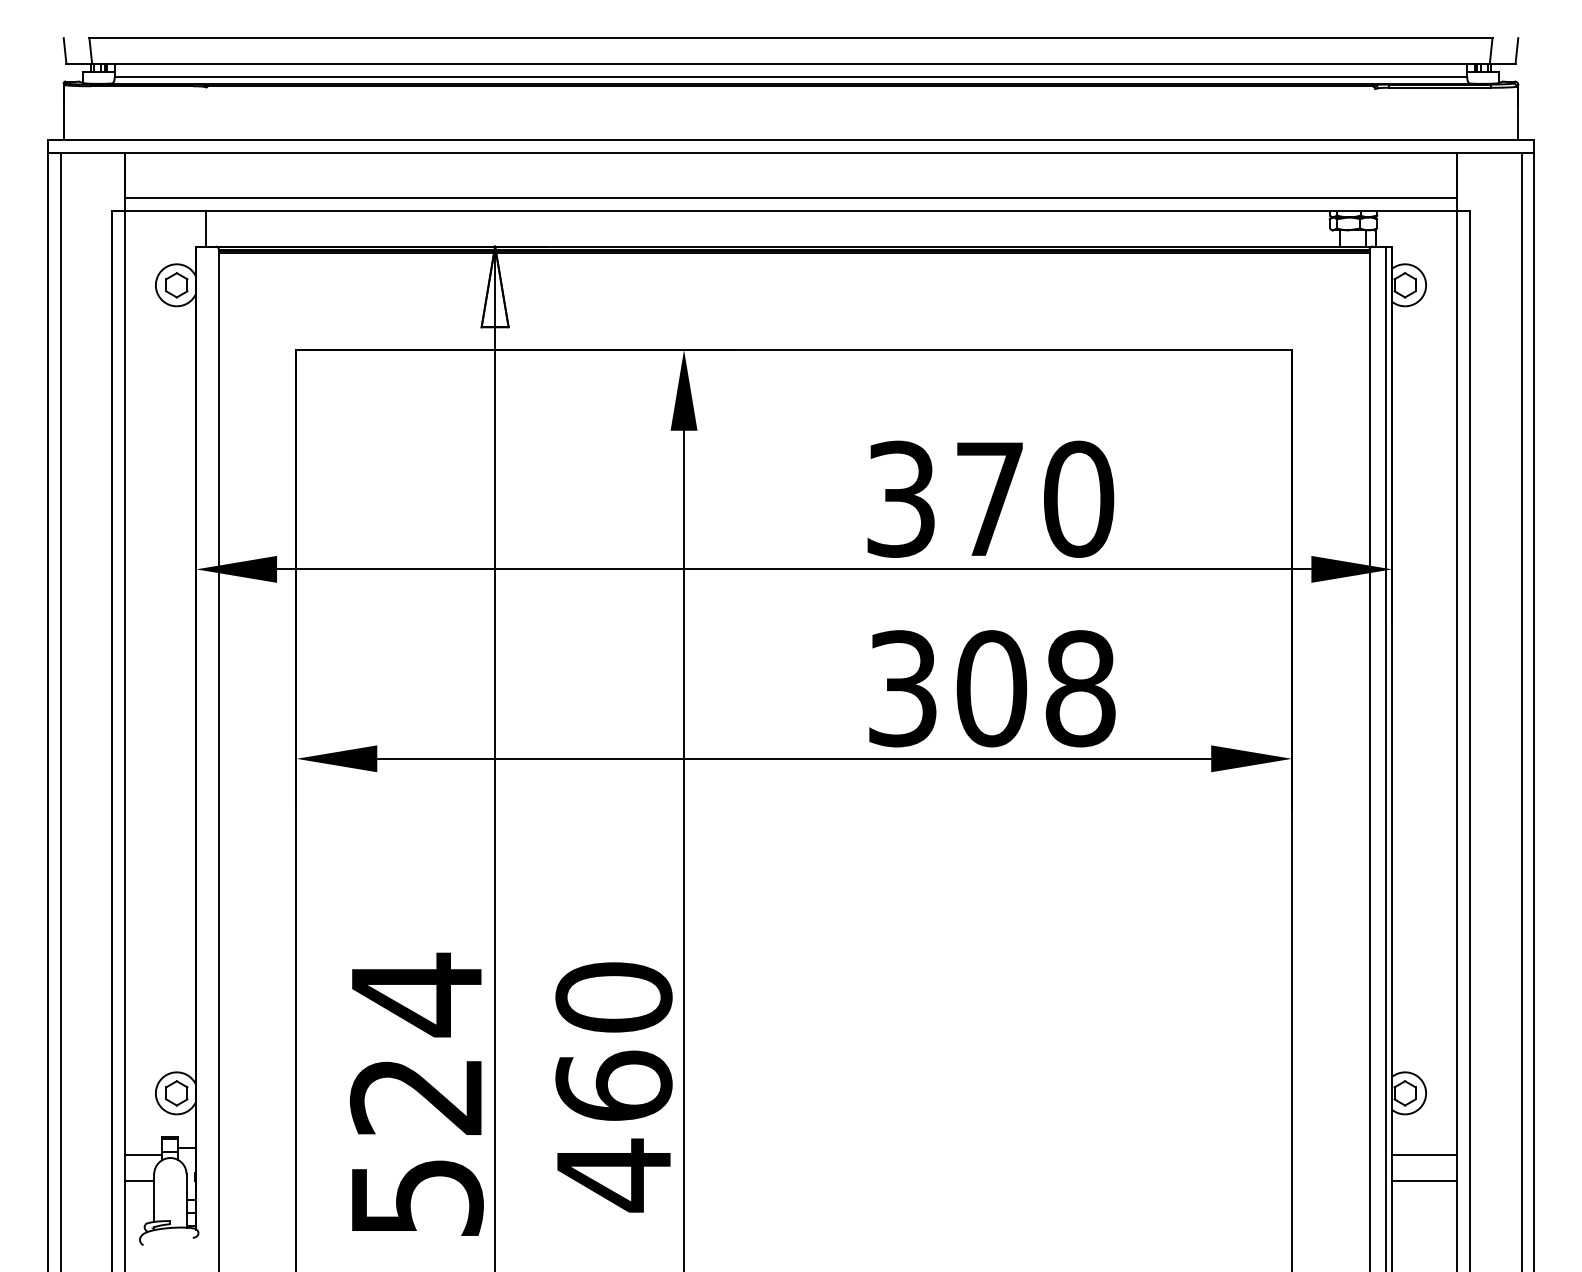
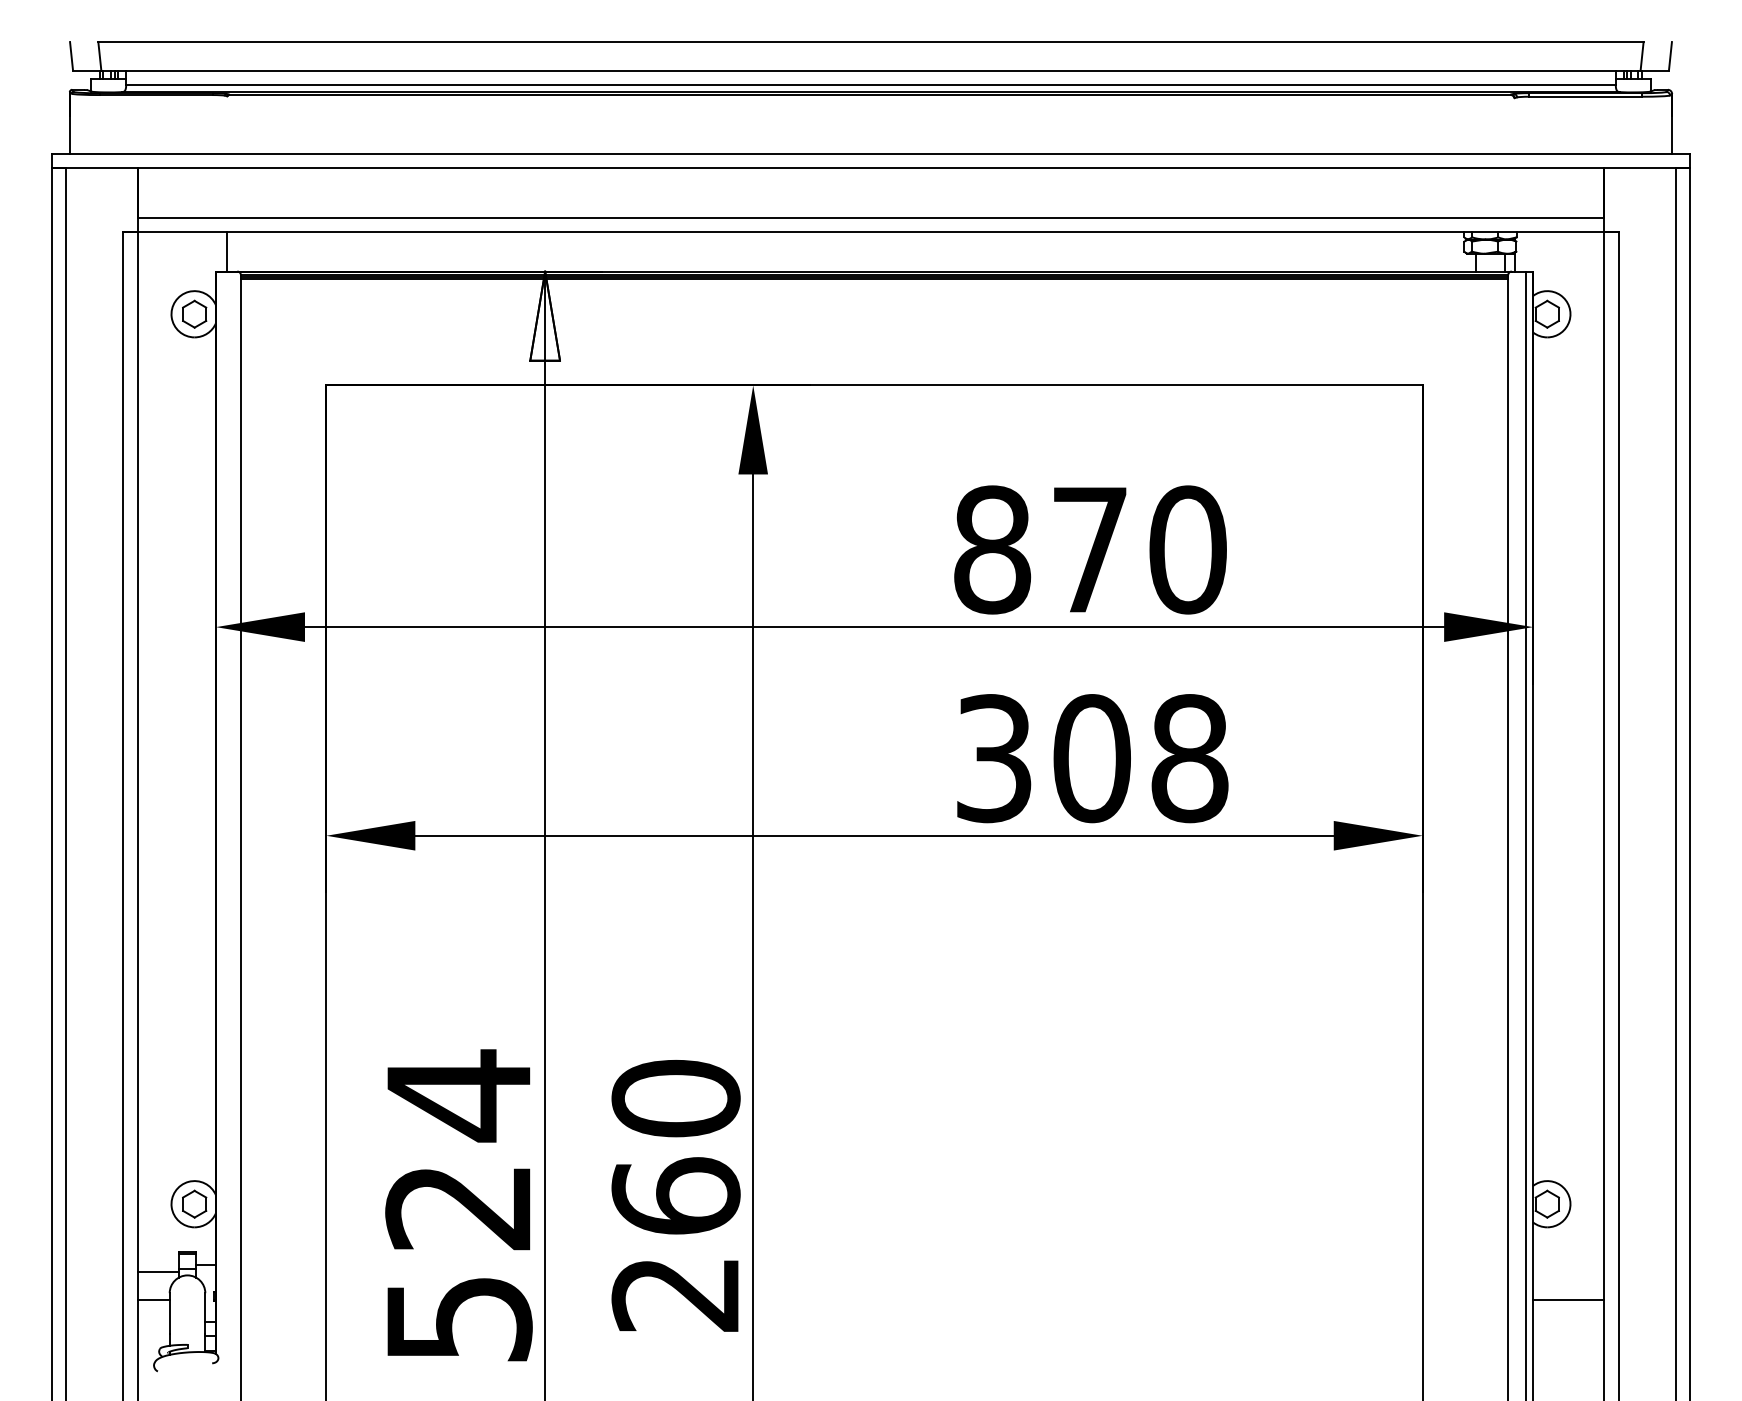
text: (901, 498) -> (992, 549), 370 -> 870
line: (1424, 1154) -> (1568, 1271), removed
text: (612, 1175) -> (674, 1294), 460 -> 260

